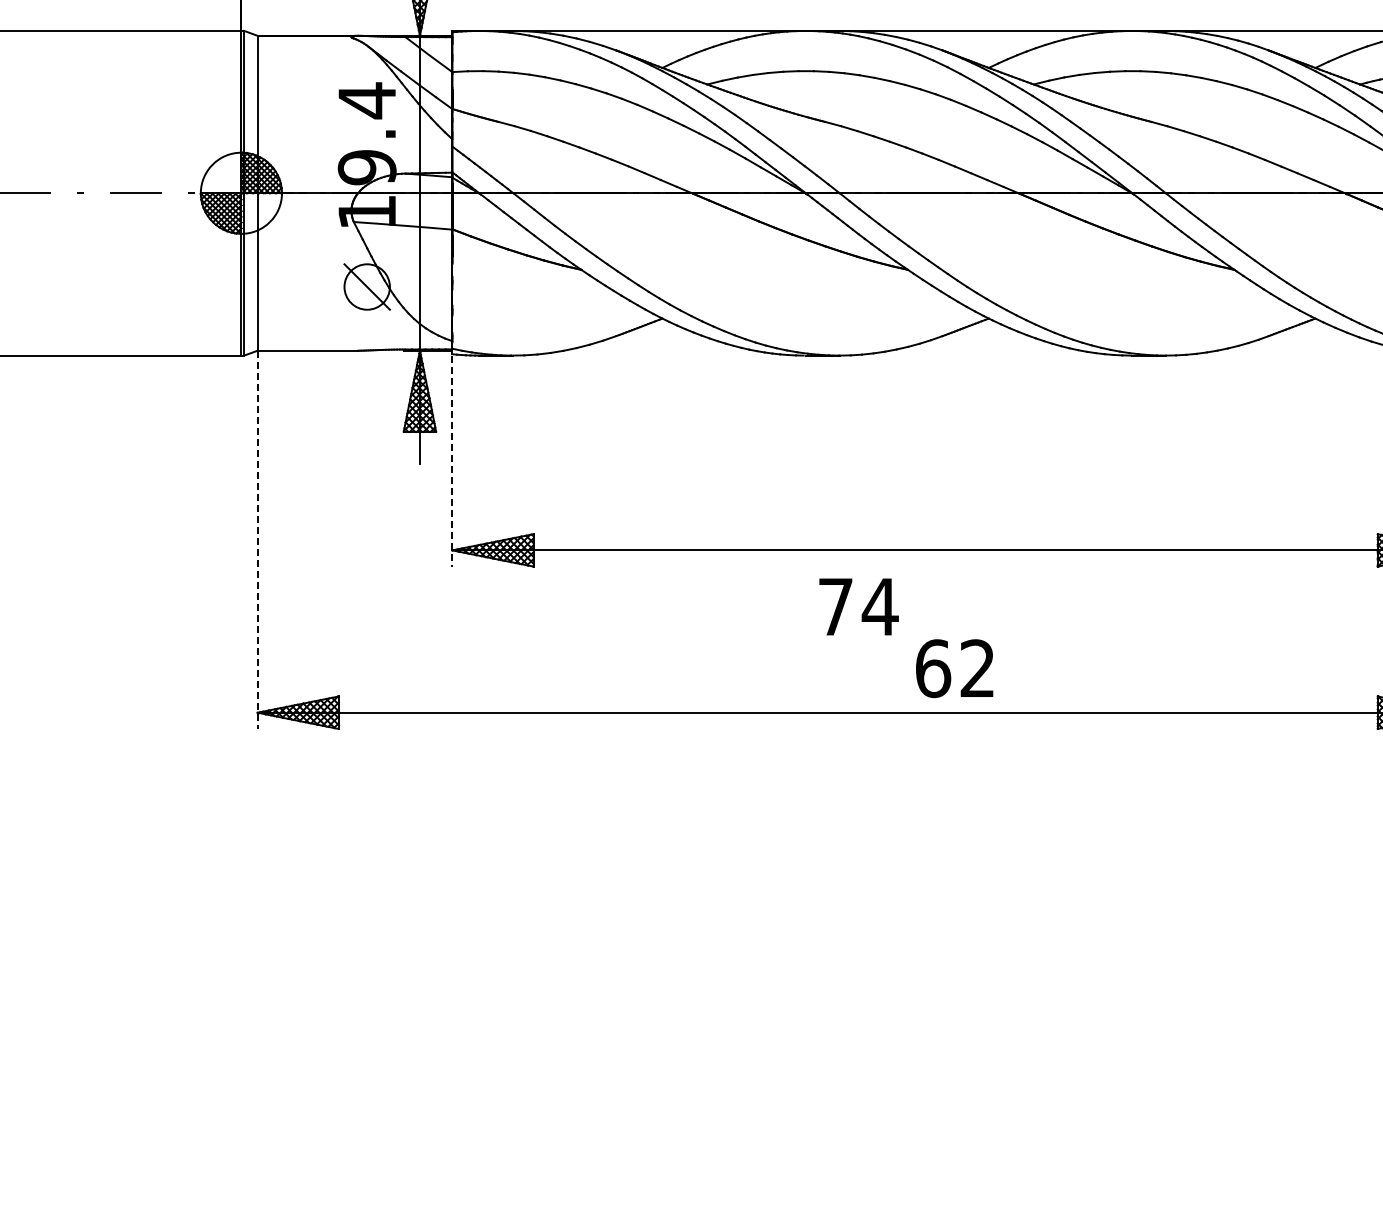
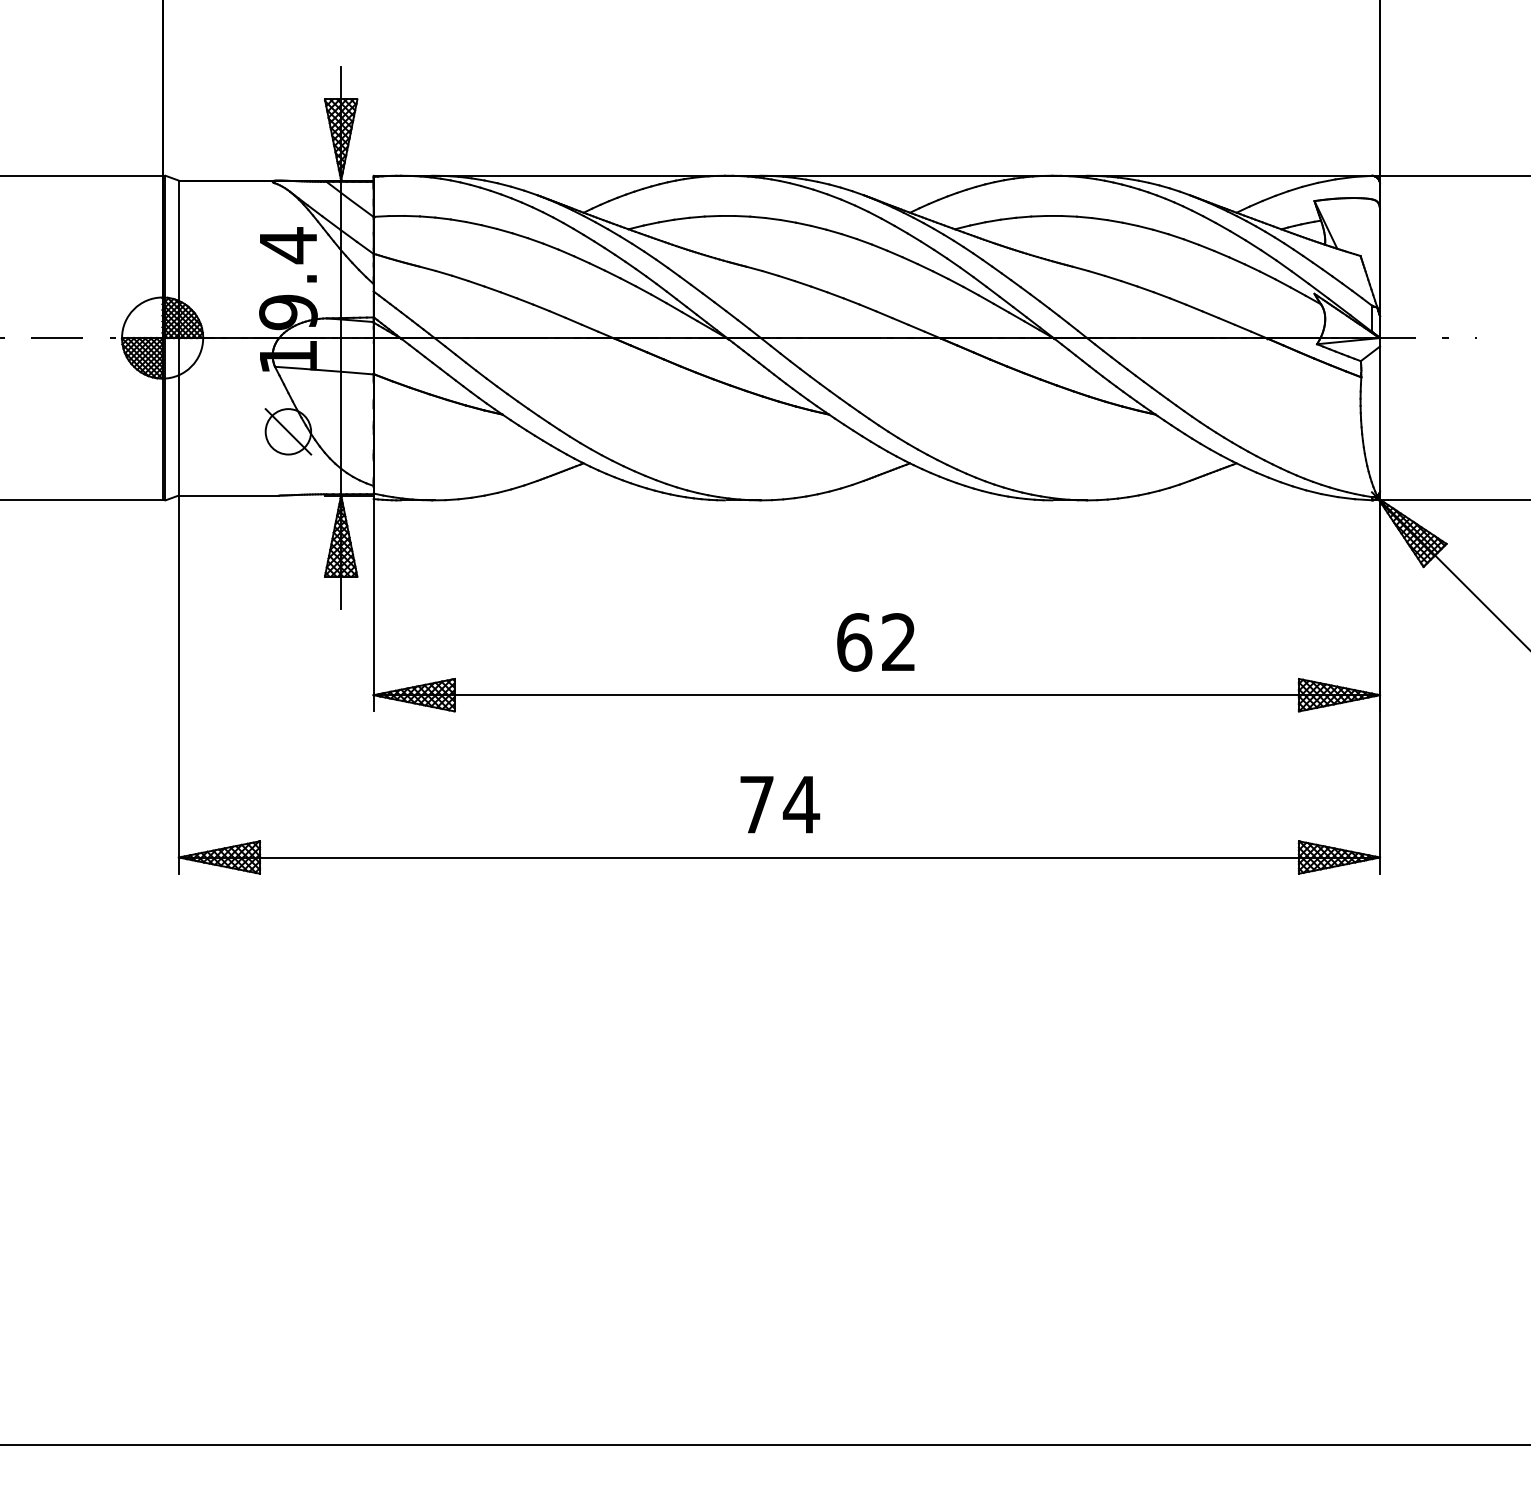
line: (452, 460) -> (373, 605), dashed -> solid
line: (257, 540) -> (178, 685), dashed -> solid
text: (859, 606) -> (780, 804), moved
text: (954, 668) -> (875, 642), moved

